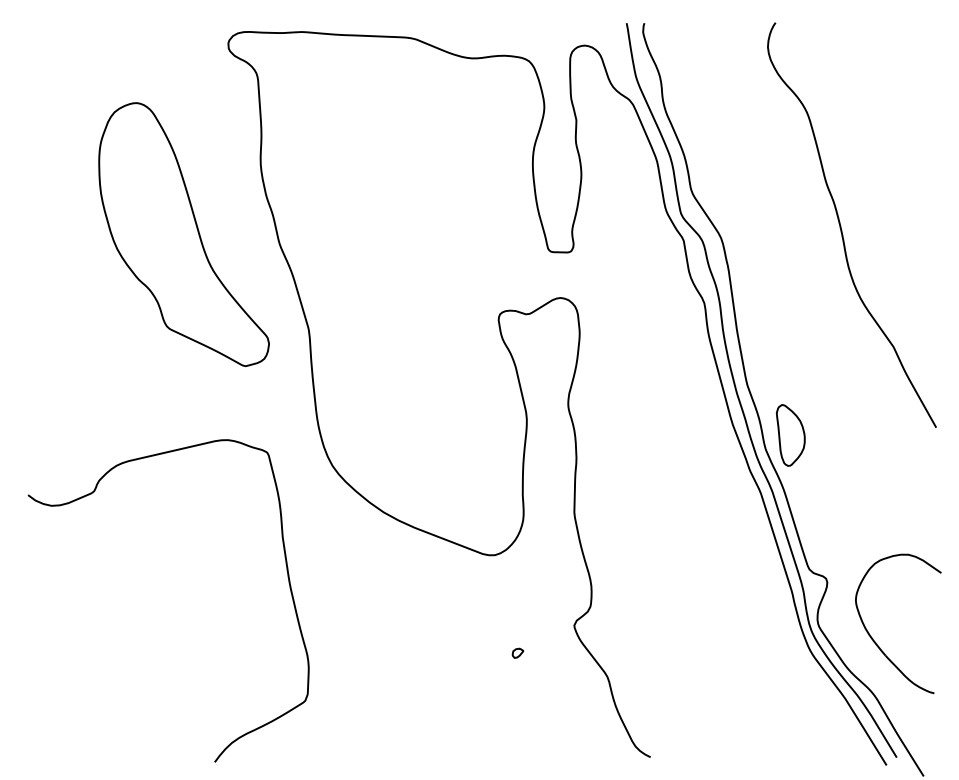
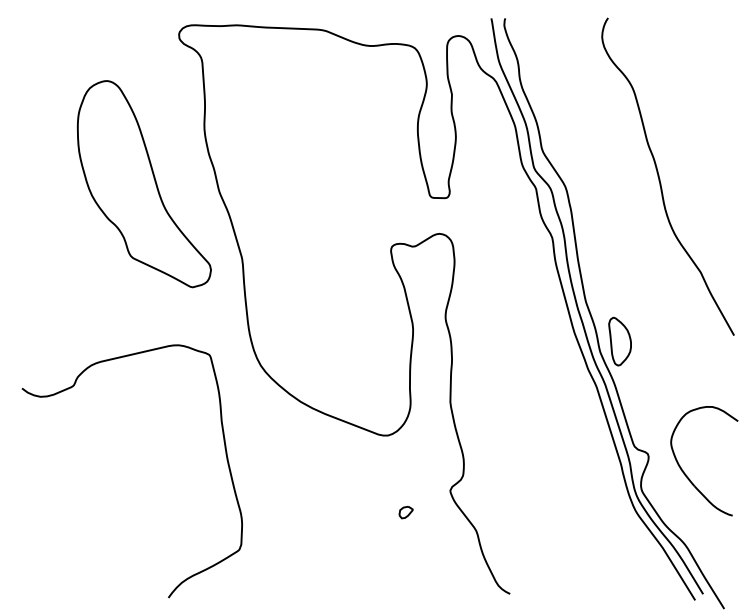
part: (876, 642) -> (687, 475), moved
part: (517, 652) -> (405, 511), size x1.6

